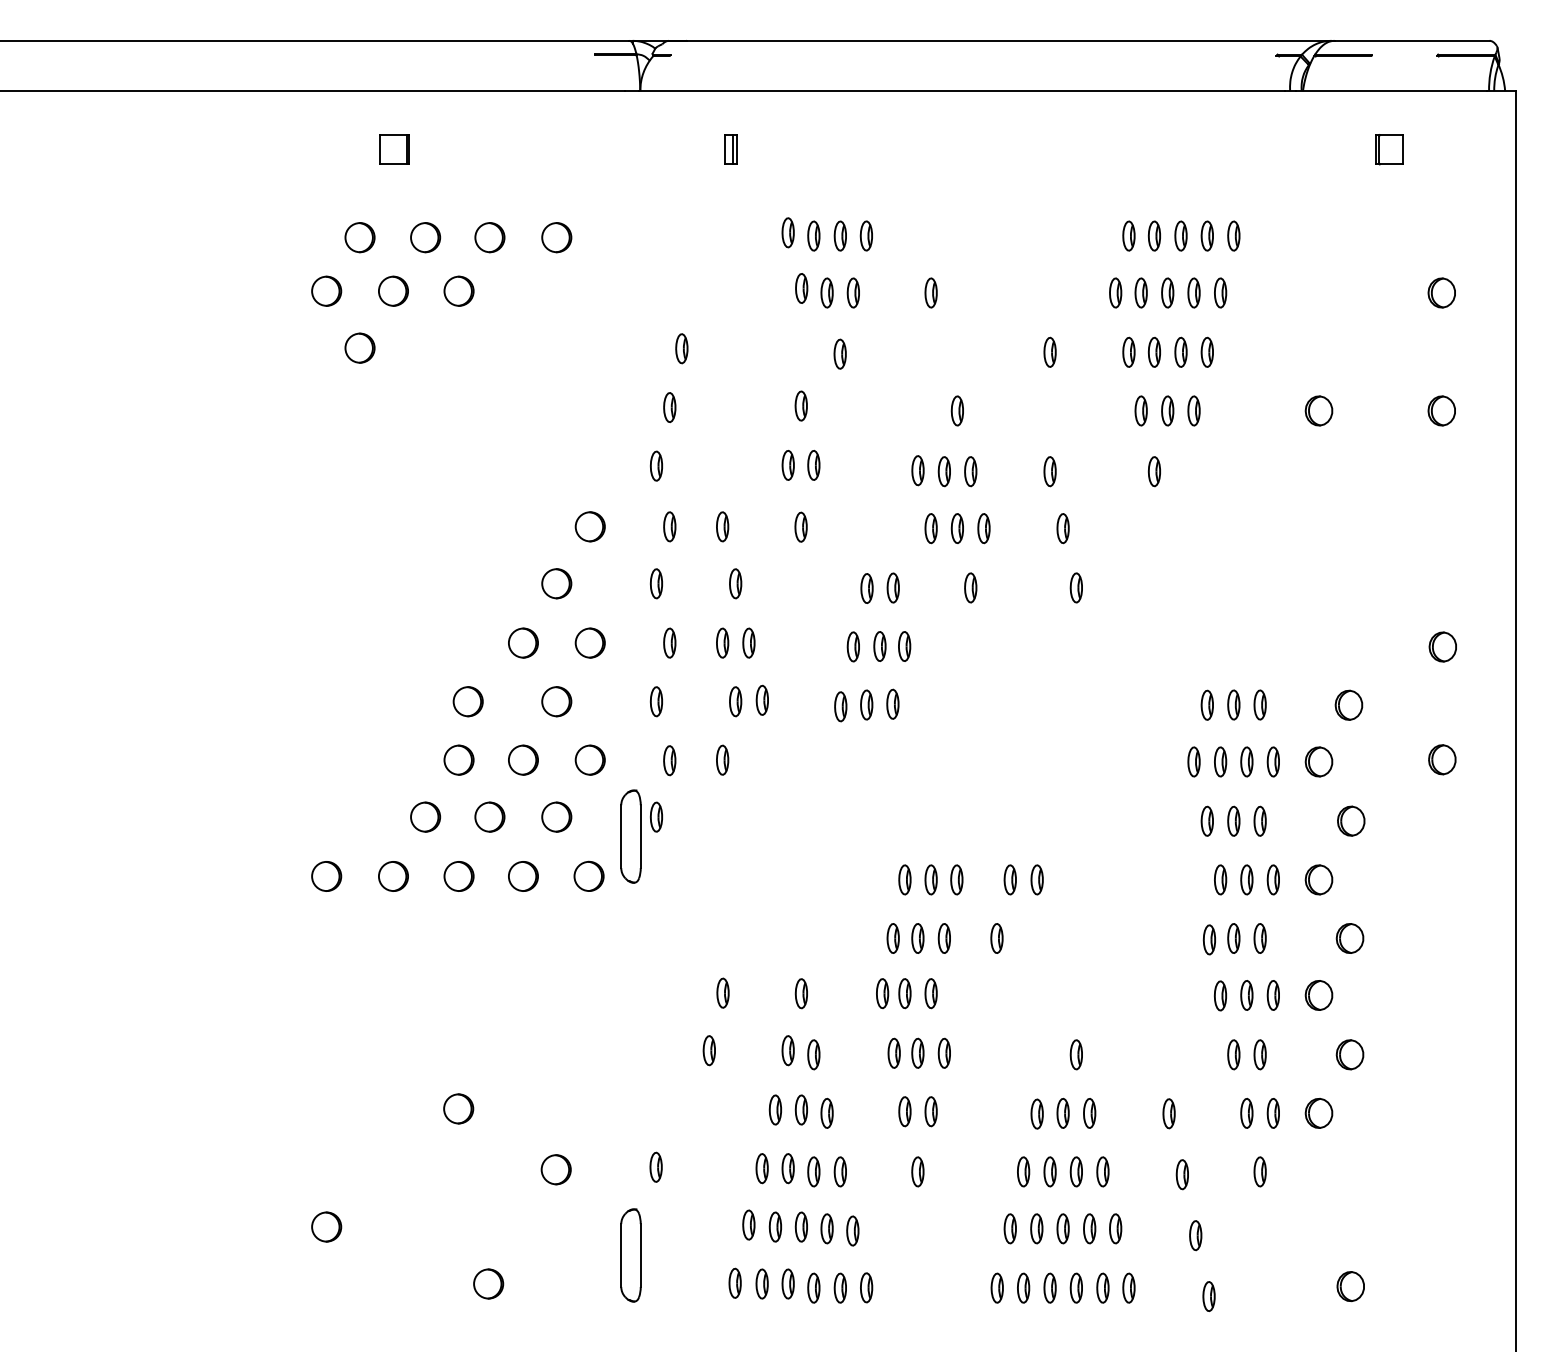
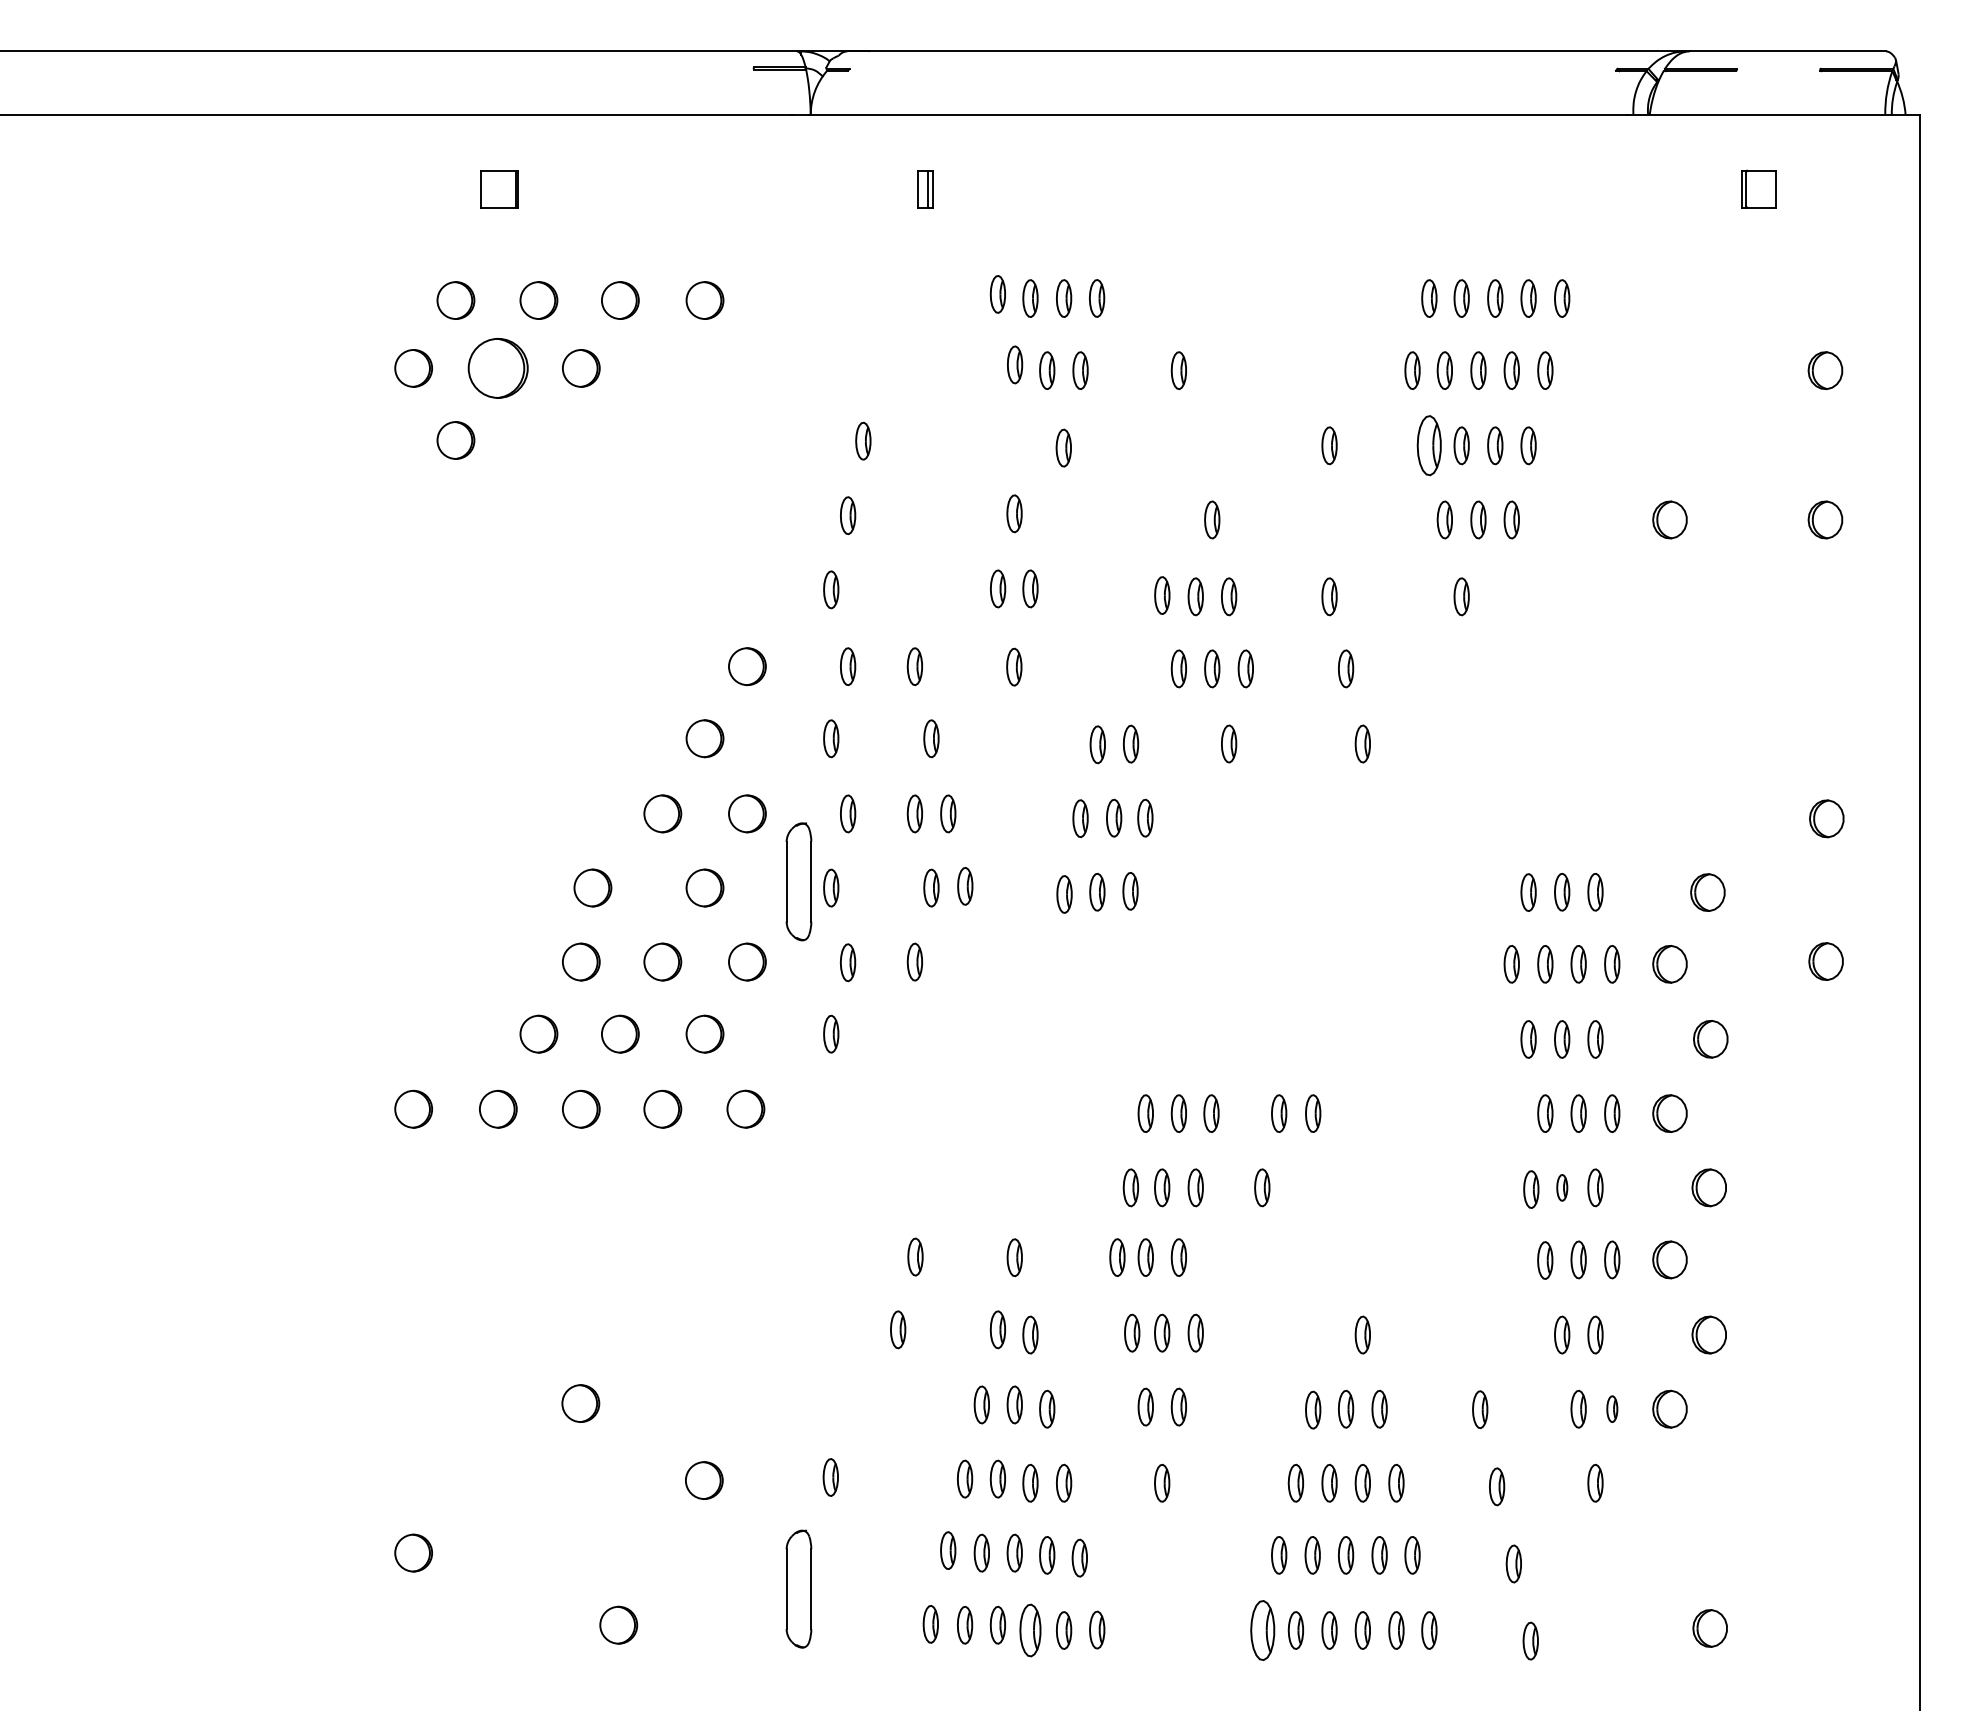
part: (393, 291) -> (498, 368), size x1.6
part: (1129, 352) -> (1429, 445), size x1.6
part: (630, 836) -> (798, 881), moved
part: (1234, 938) -> (1562, 1187), size x0.7
part: (1273, 1112) -> (1612, 1408), size x0.7
part: (813, 1288) -> (1030, 1630), size x1.4
part: (997, 1288) -> (1262, 1630), size x1.6

